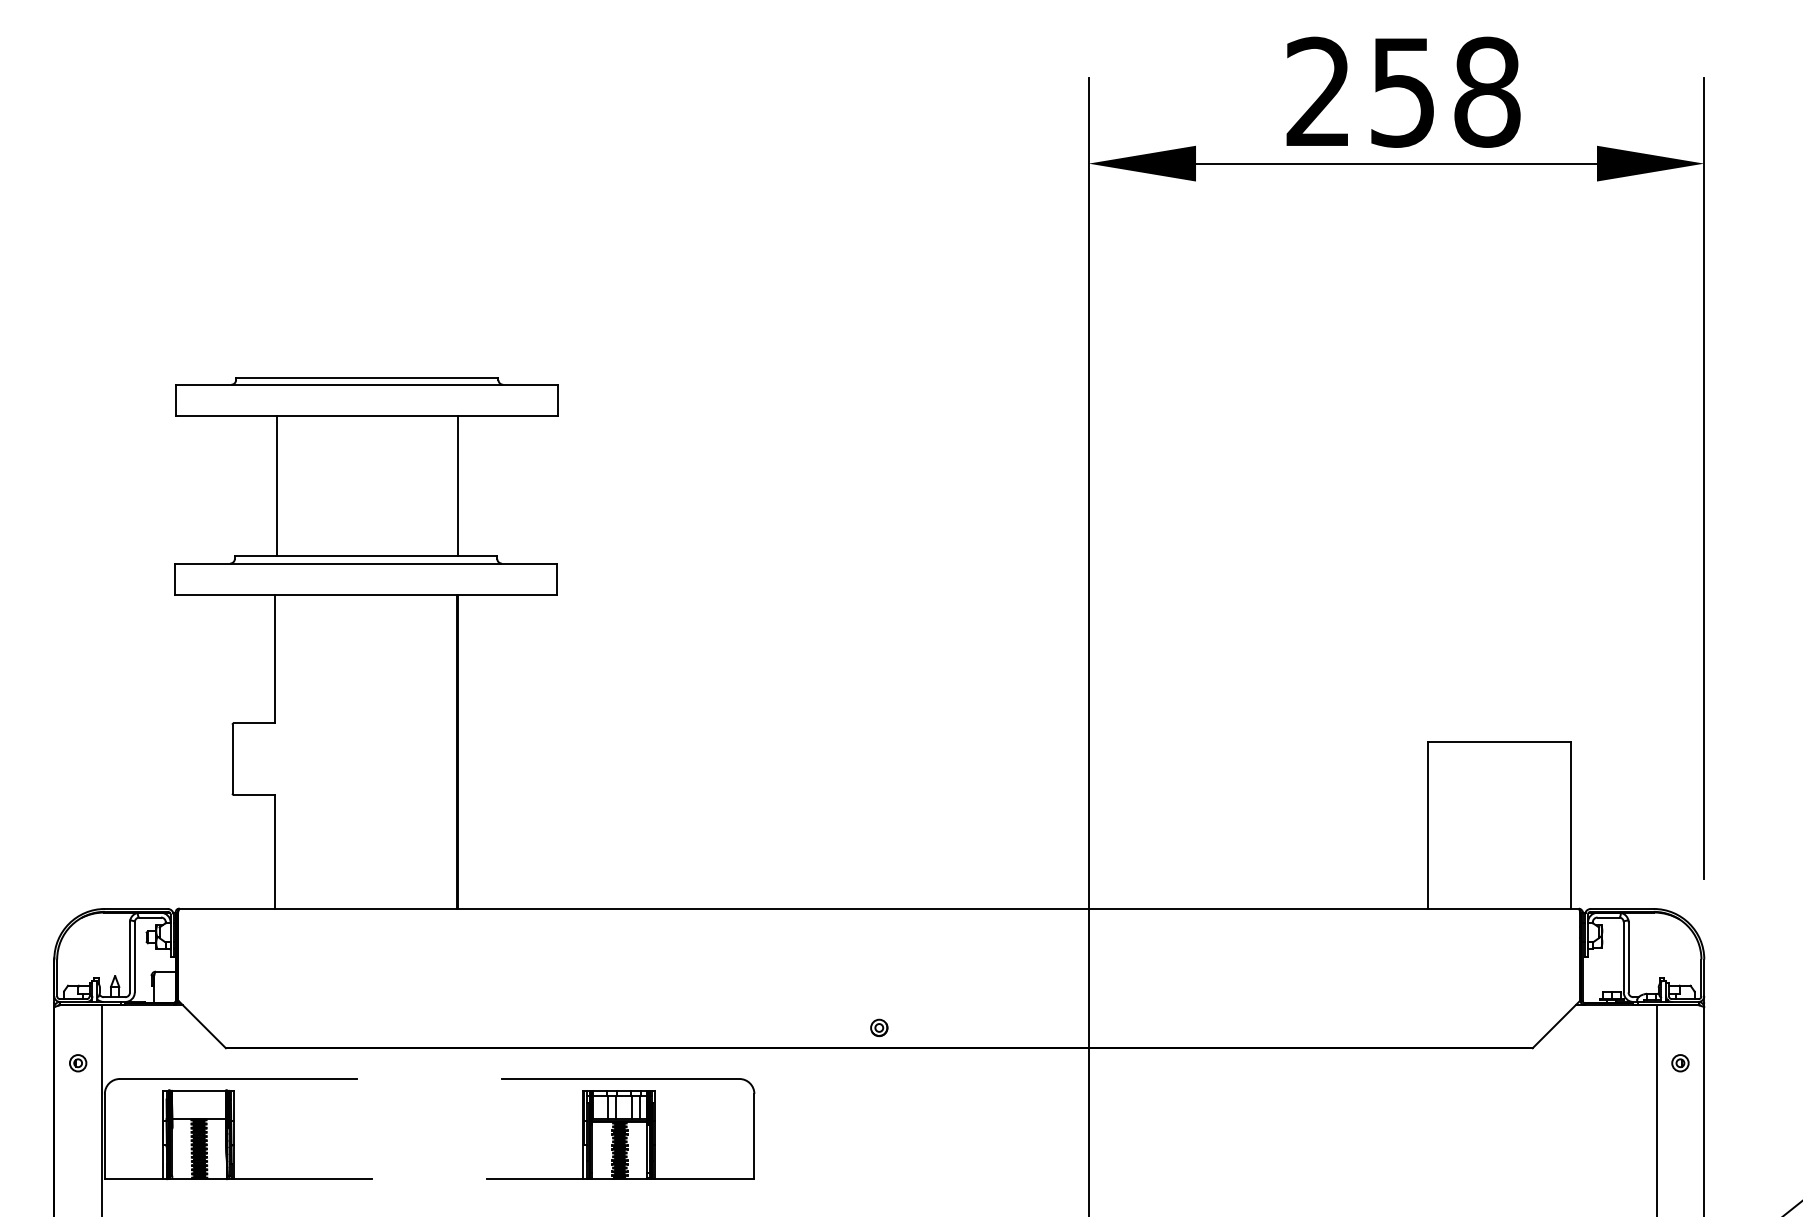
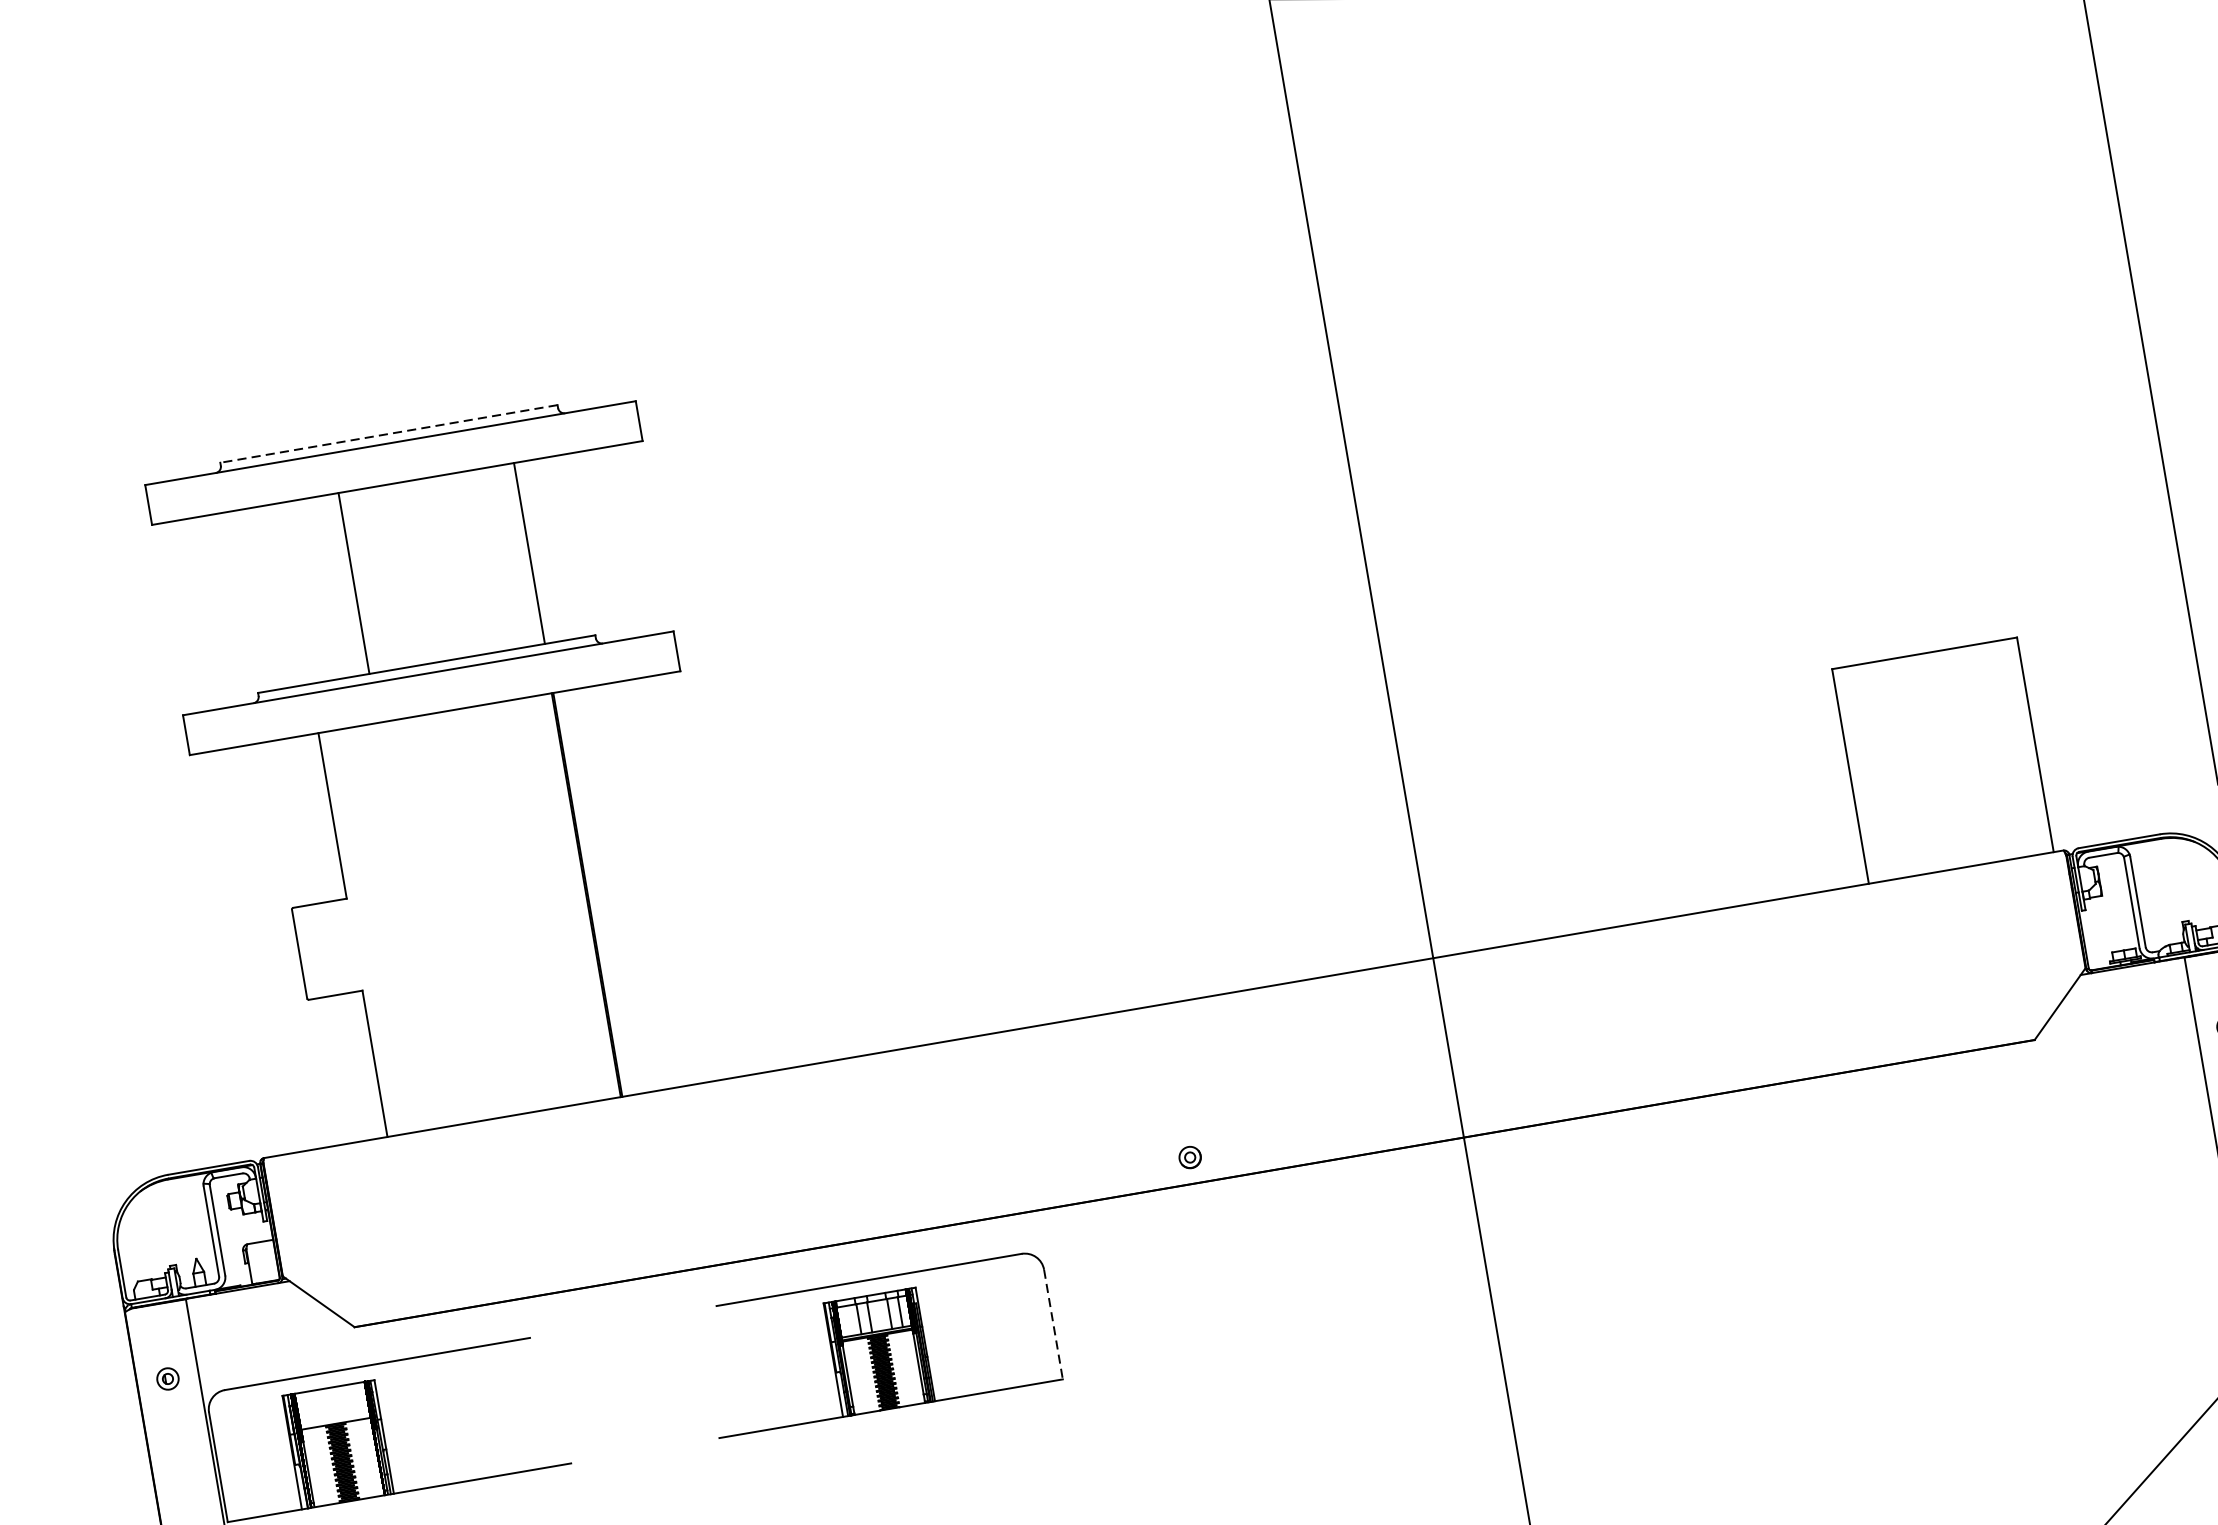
line: (366, 377) -> (387, 433), solid -> dashed
line: (276, 485) -> (353, 582), moved
line: (754, 1136) -> (1053, 1324), solid -> dashed

